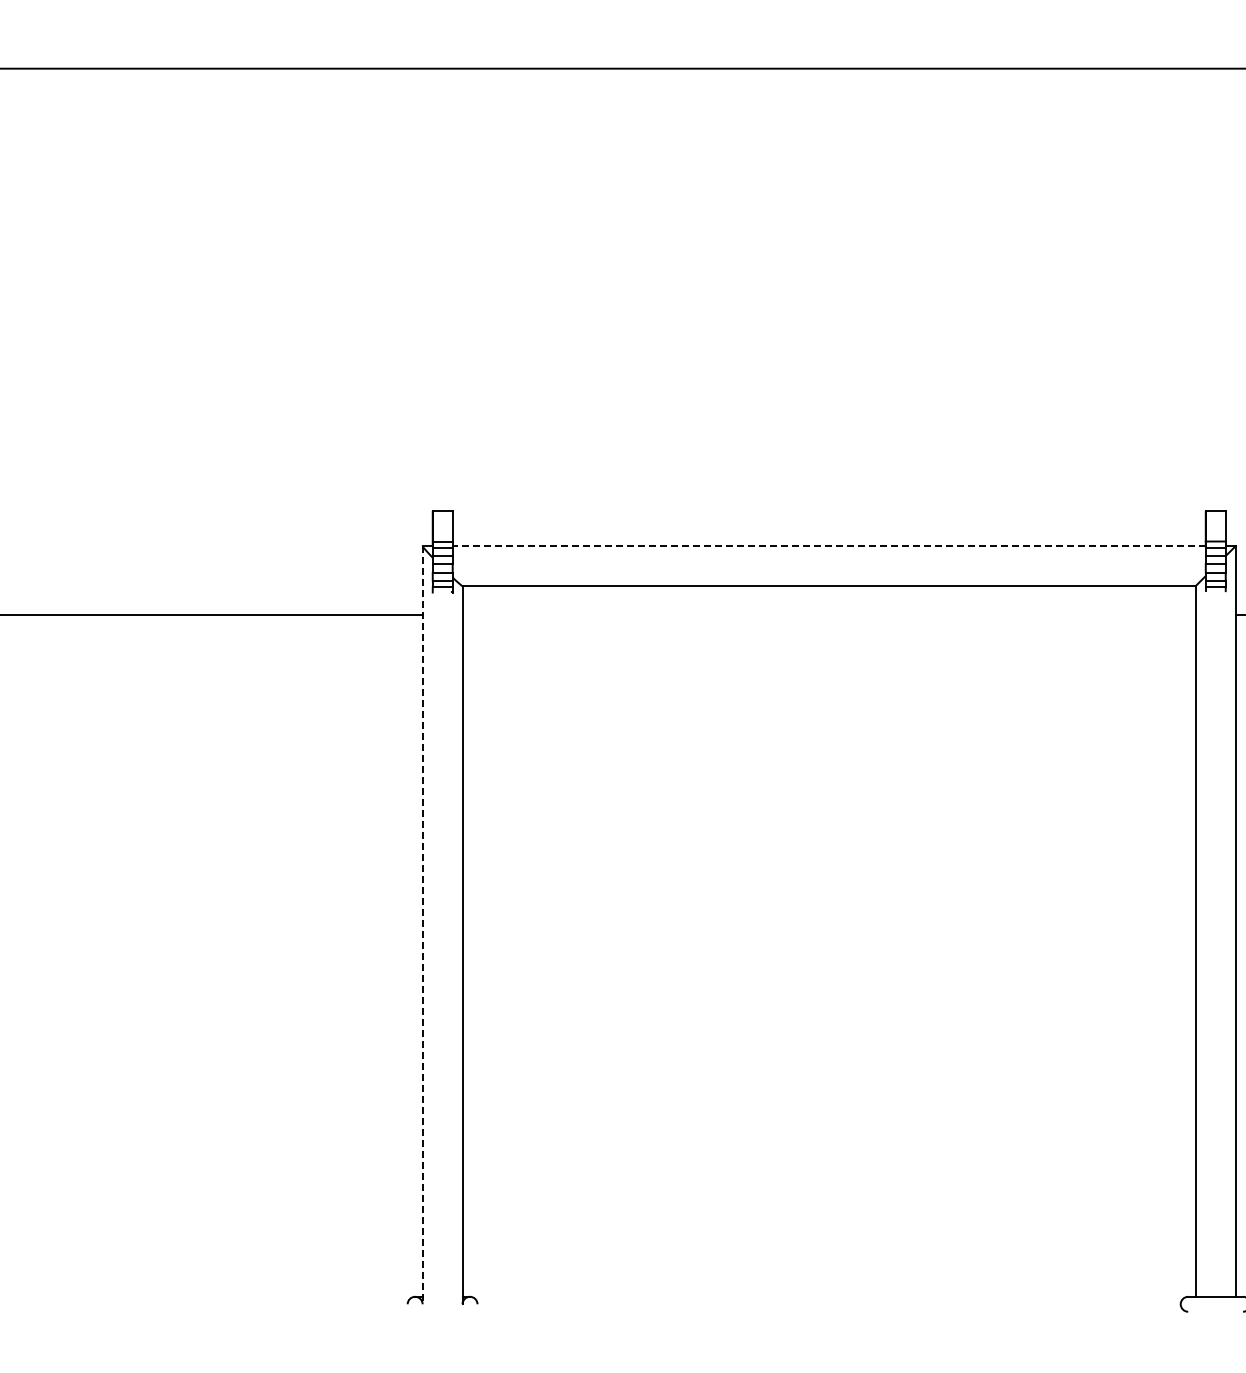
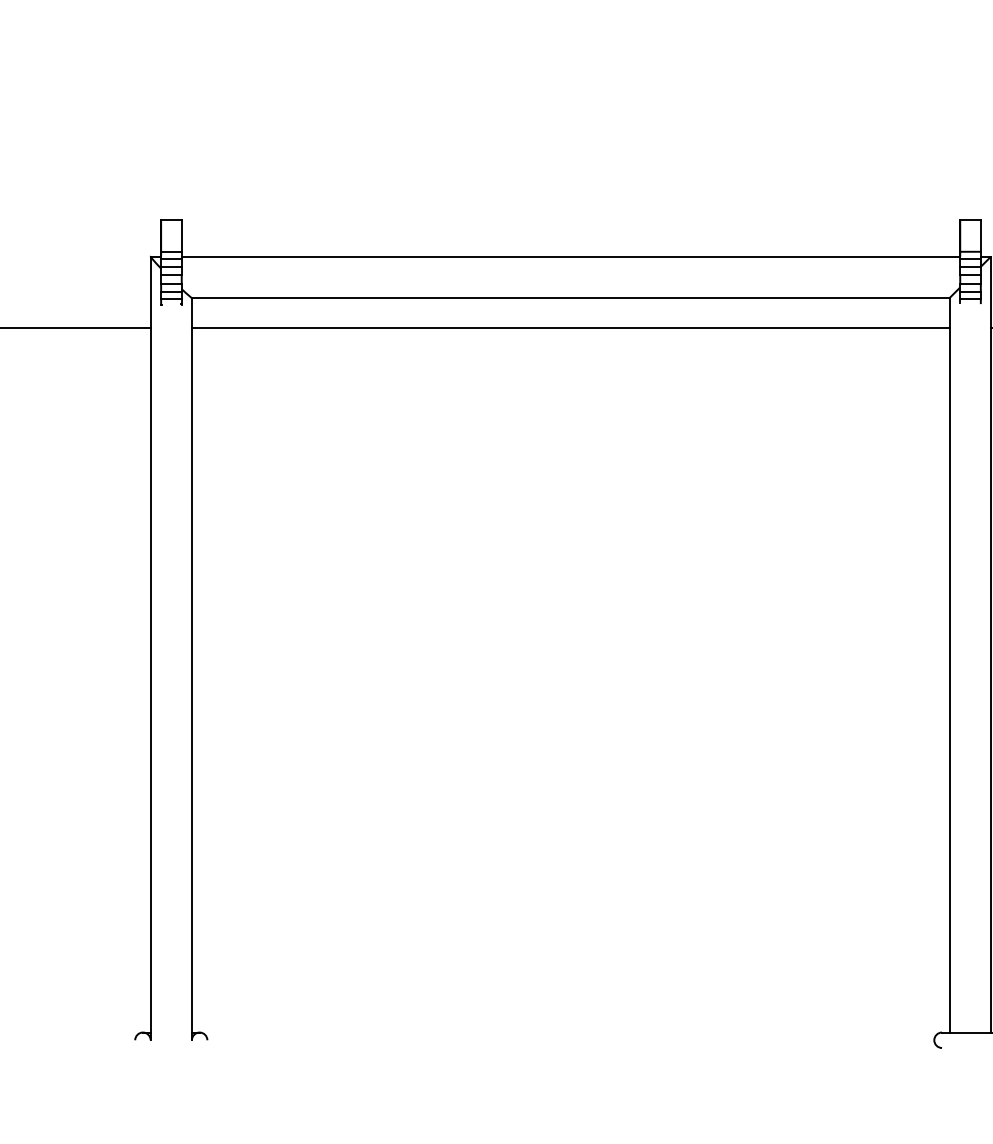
line: (829, 546) -> (571, 256), dashed -> solid
line: (828, 614) -> (570, 327), added
line: (422, 925) -> (150, 648), dashed -> solid

